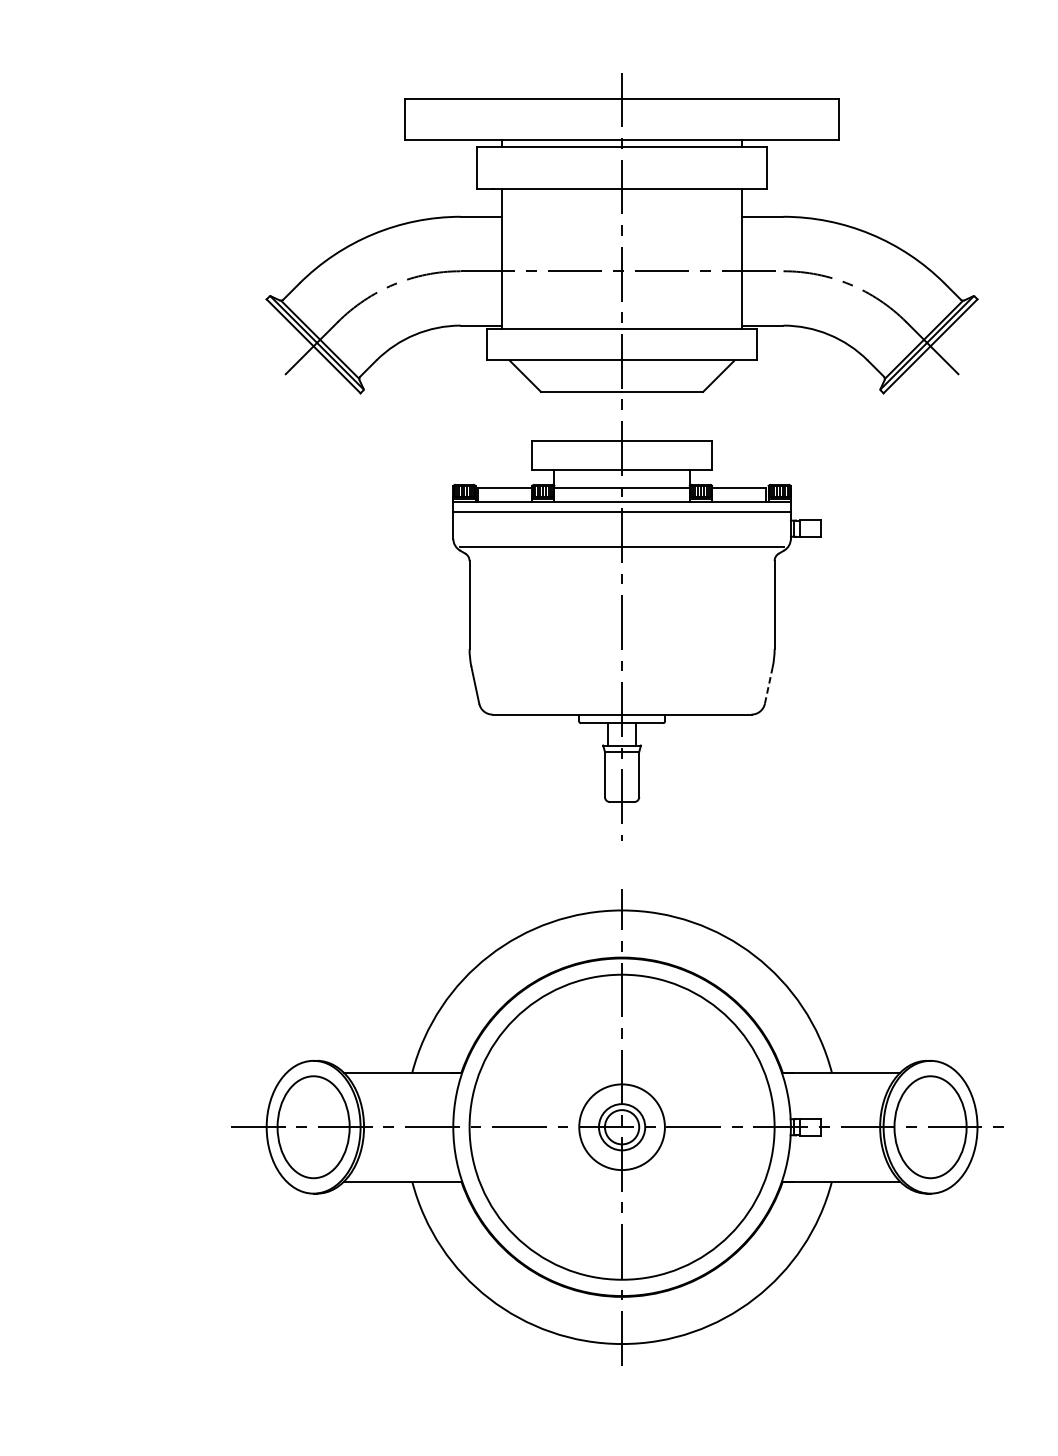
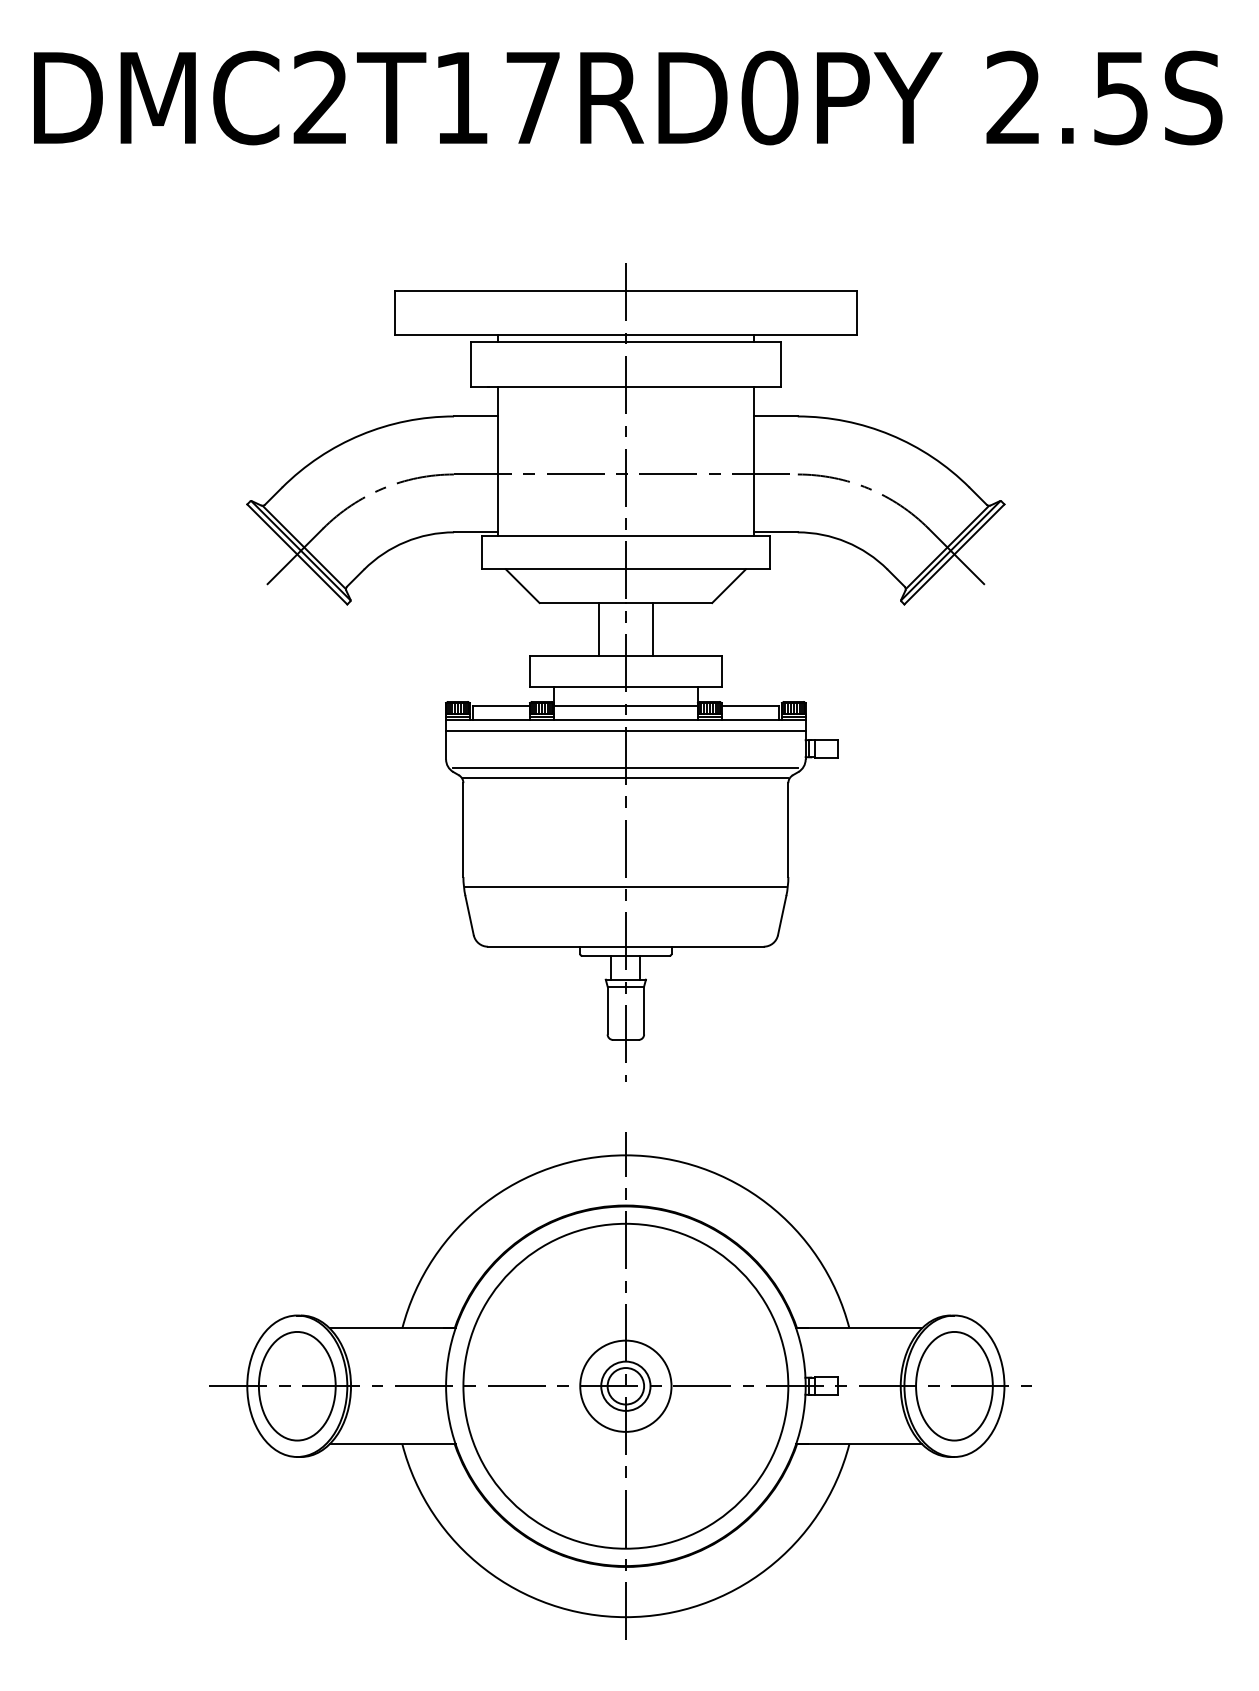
line: (596, 416) -> (598, 629), added
line: (648, 416) -> (653, 629), added
line: (621, 555) -> (625, 777), added
line: (621, 658) -> (625, 886), added
line: (769, 685) -> (782, 915), dashed -> solid

